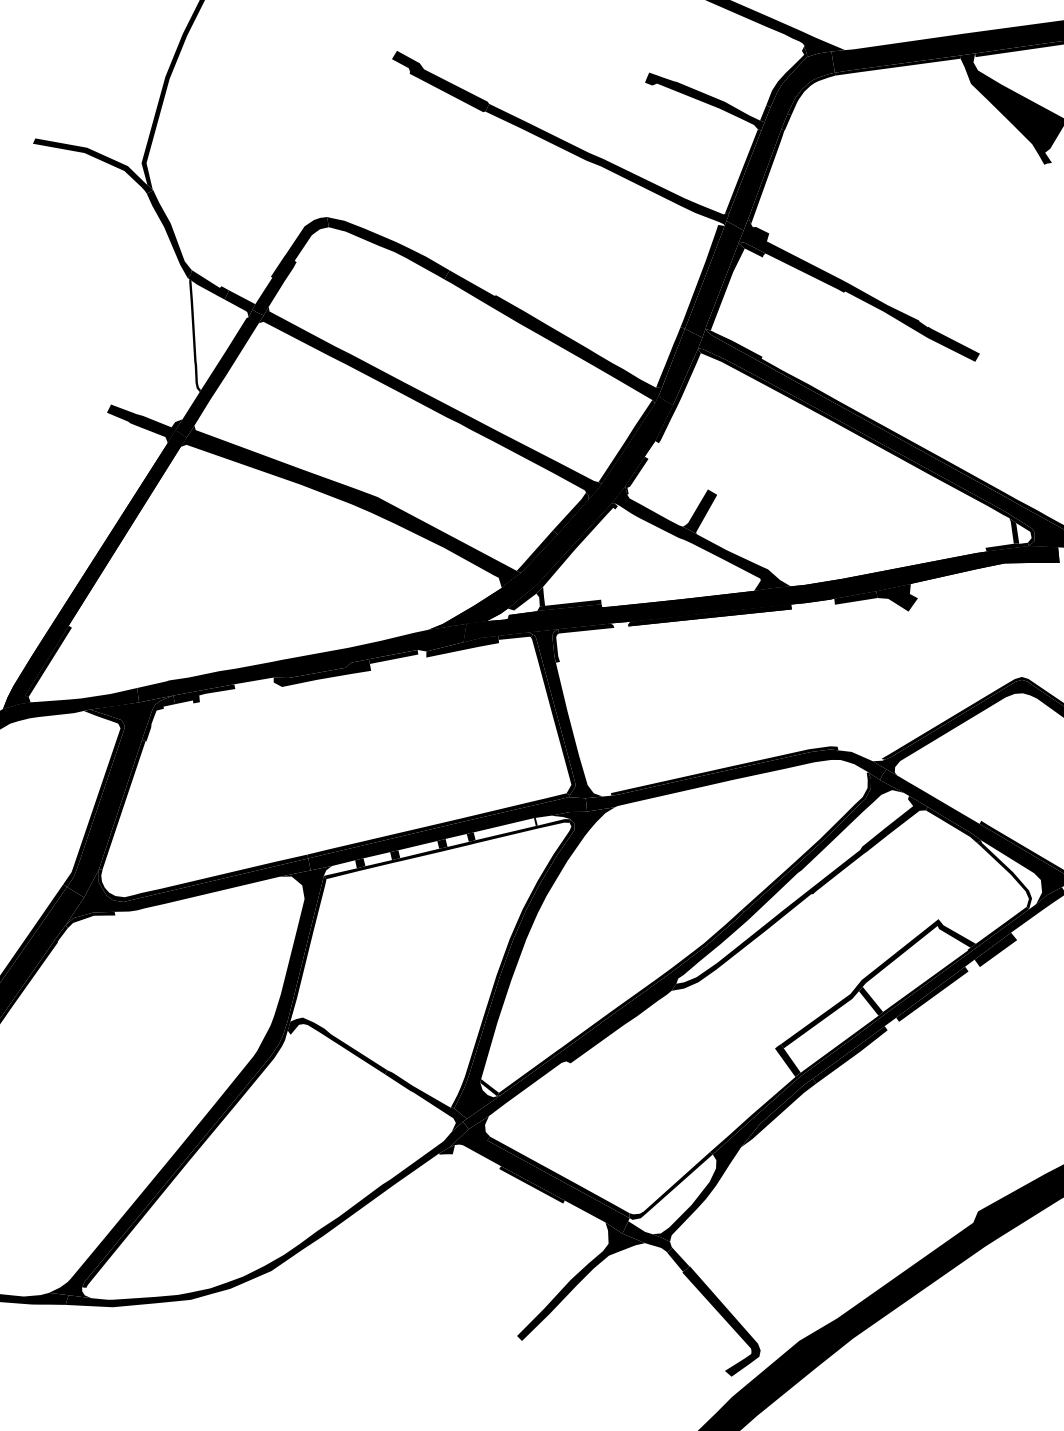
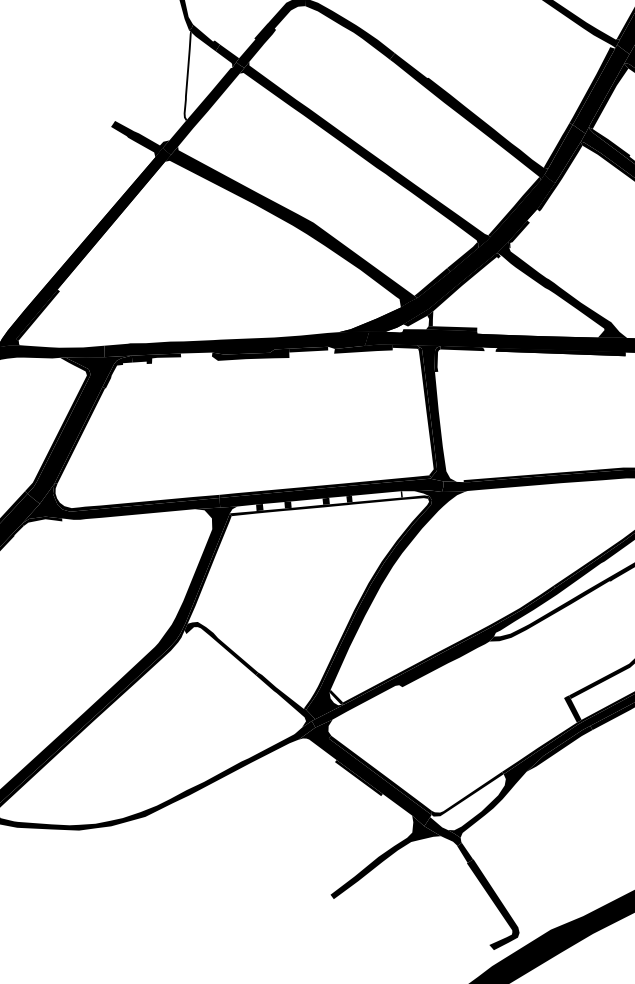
fill: (699, 512) -> (563, 270), removed
fill: (447, 1149) -> (296, 741), removed

